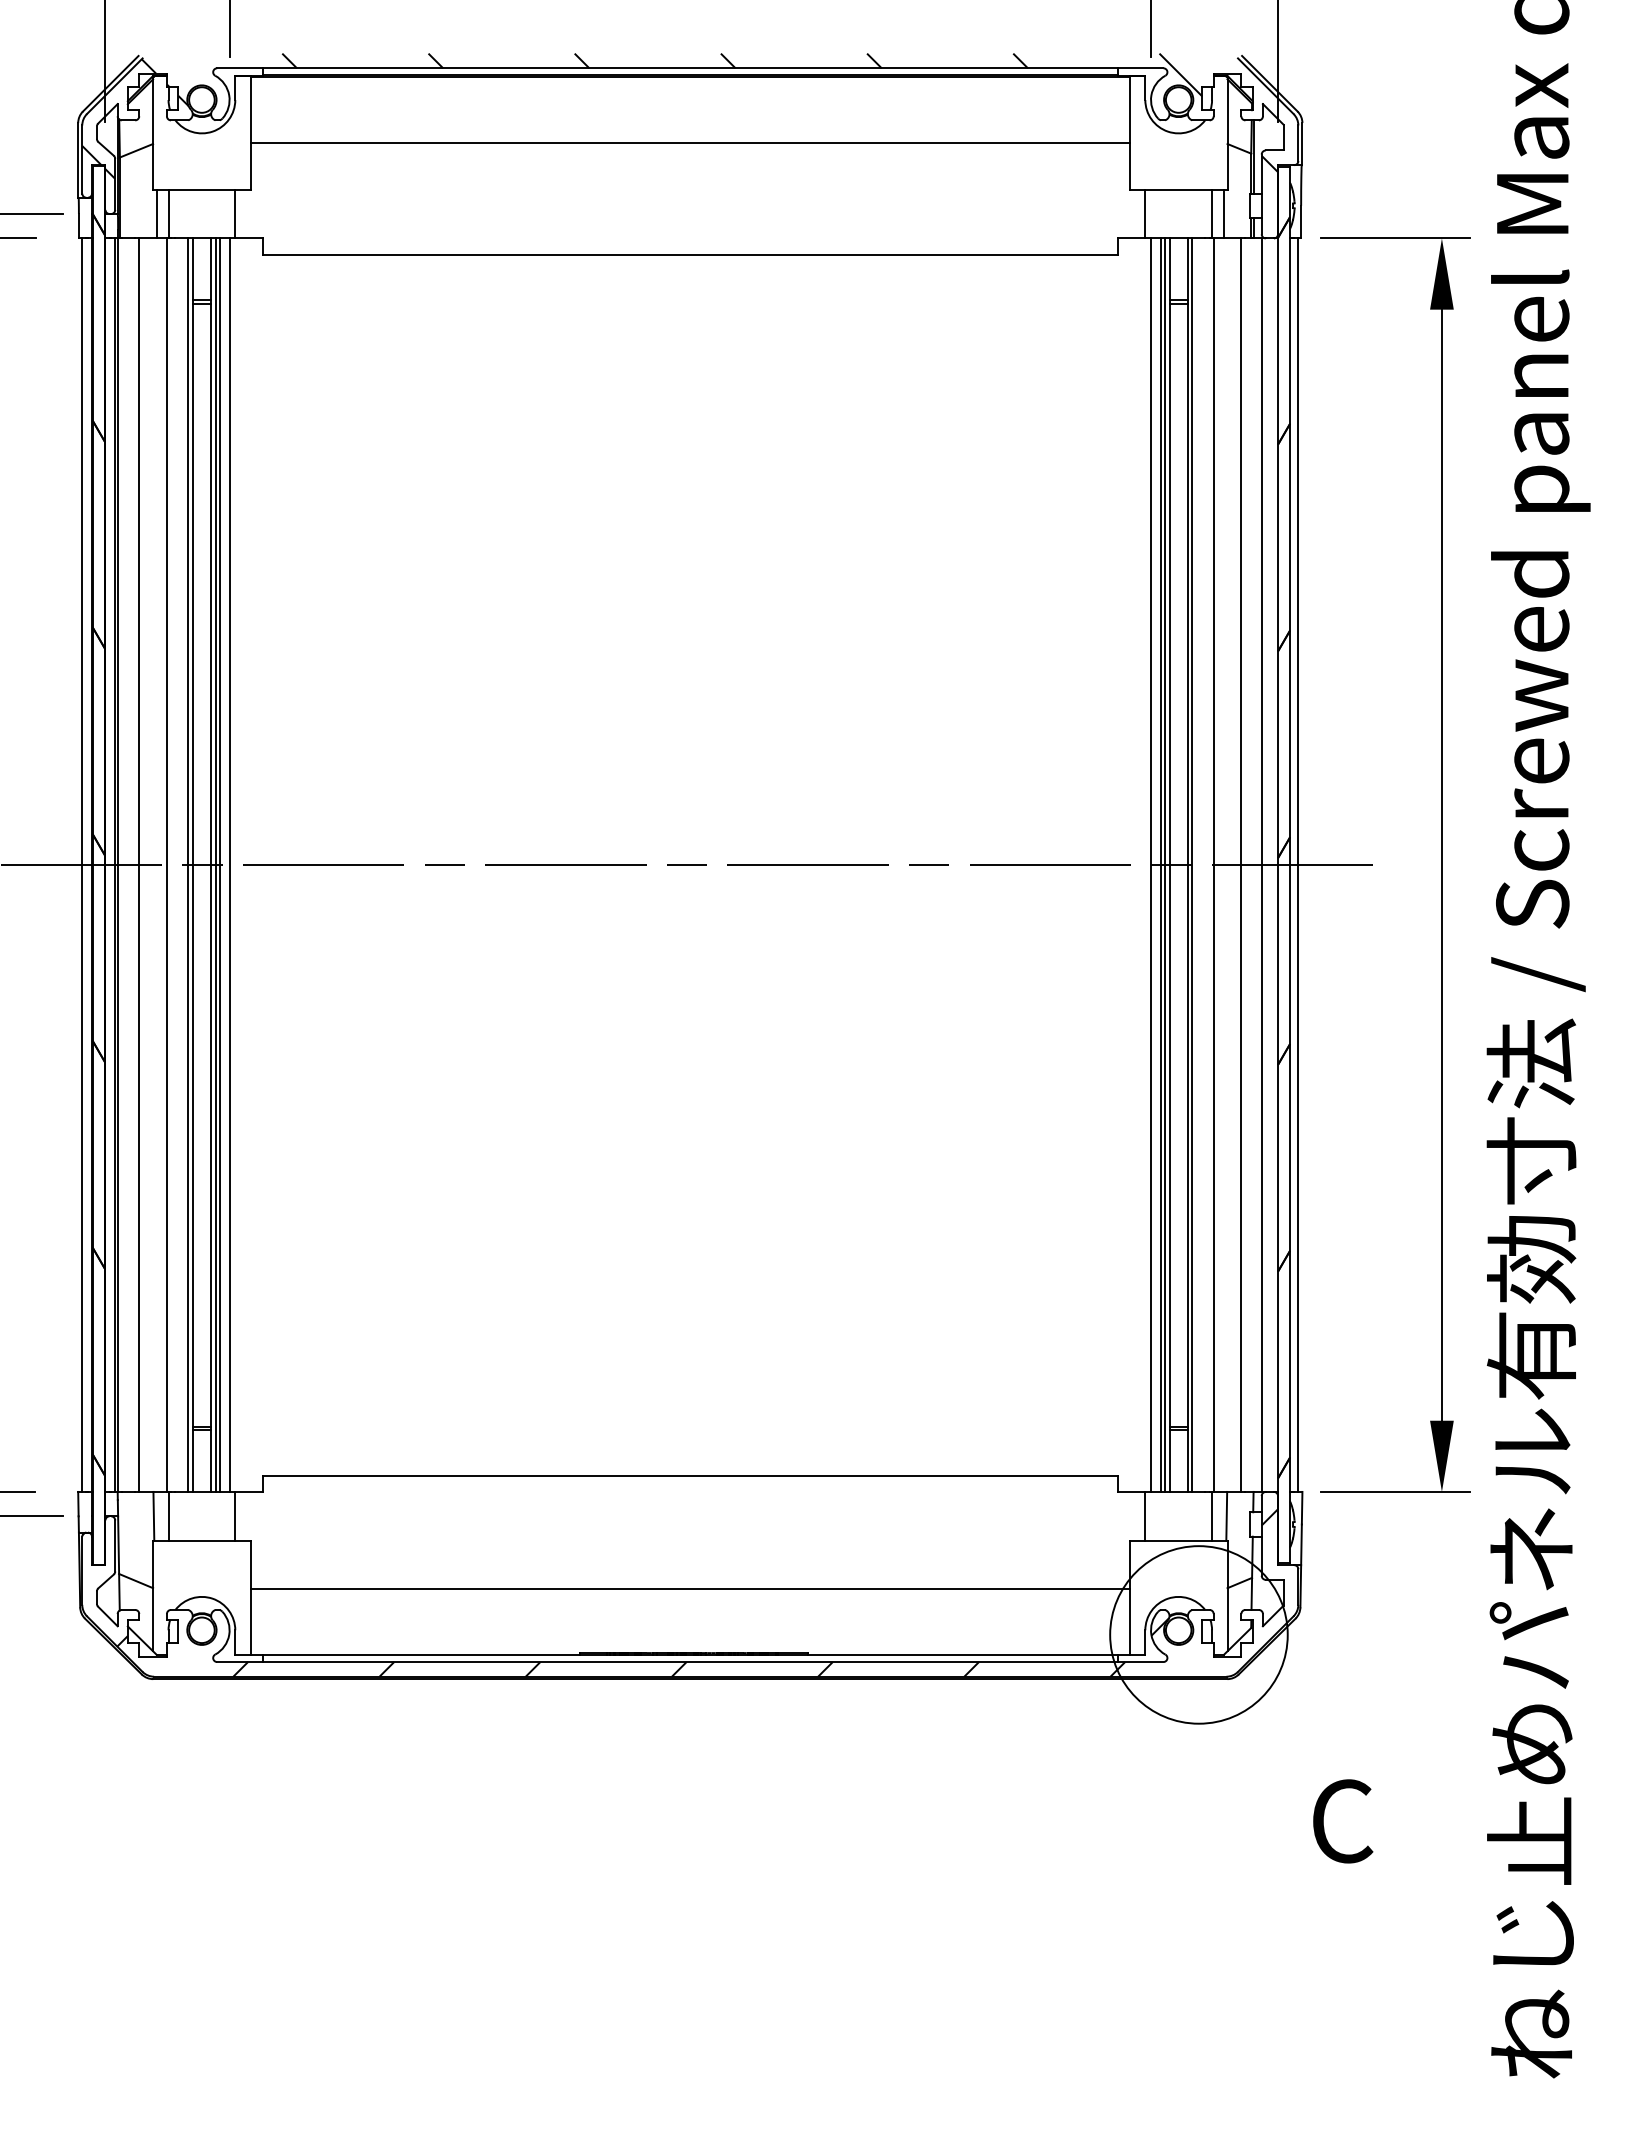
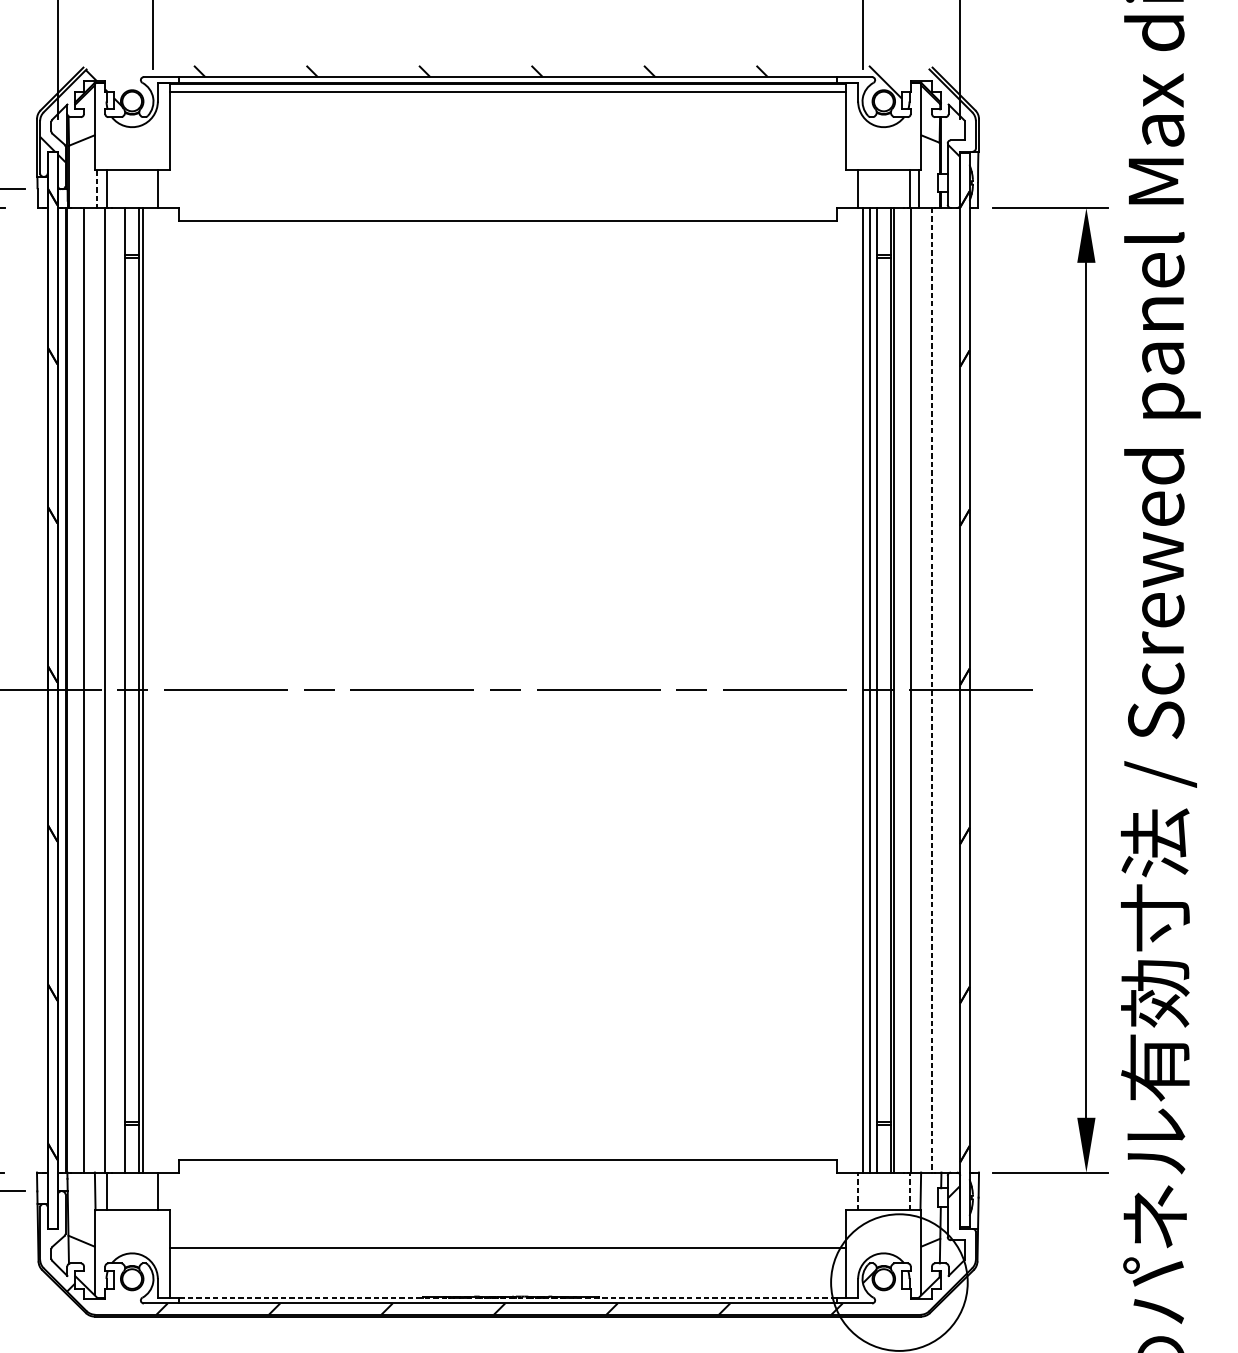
line: (689, 142) -> (507, 91), moved
line: (156, 214) -> (97, 189), solid -> dashed
line: (82, 864) -> (40, 689), removed
line: (188, 864) -> (121, 689), removed
line: (219, 864) -> (145, 689), removed
line: (229, 864) -> (153, 689), removed
line: (1165, 864) -> (873, 689), removed
line: (1261, 864) -> (947, 689), removed
line: (1298, 864) -> (976, 689), removed
line: (1241, 865) -> (932, 690), solid -> dashed
line: (1145, 1515) -> (858, 1190), solid -> dashed
line: (1212, 1515) -> (909, 1190), solid -> dashed
line: (690, 1654) -> (508, 1297), solid -> dashed

